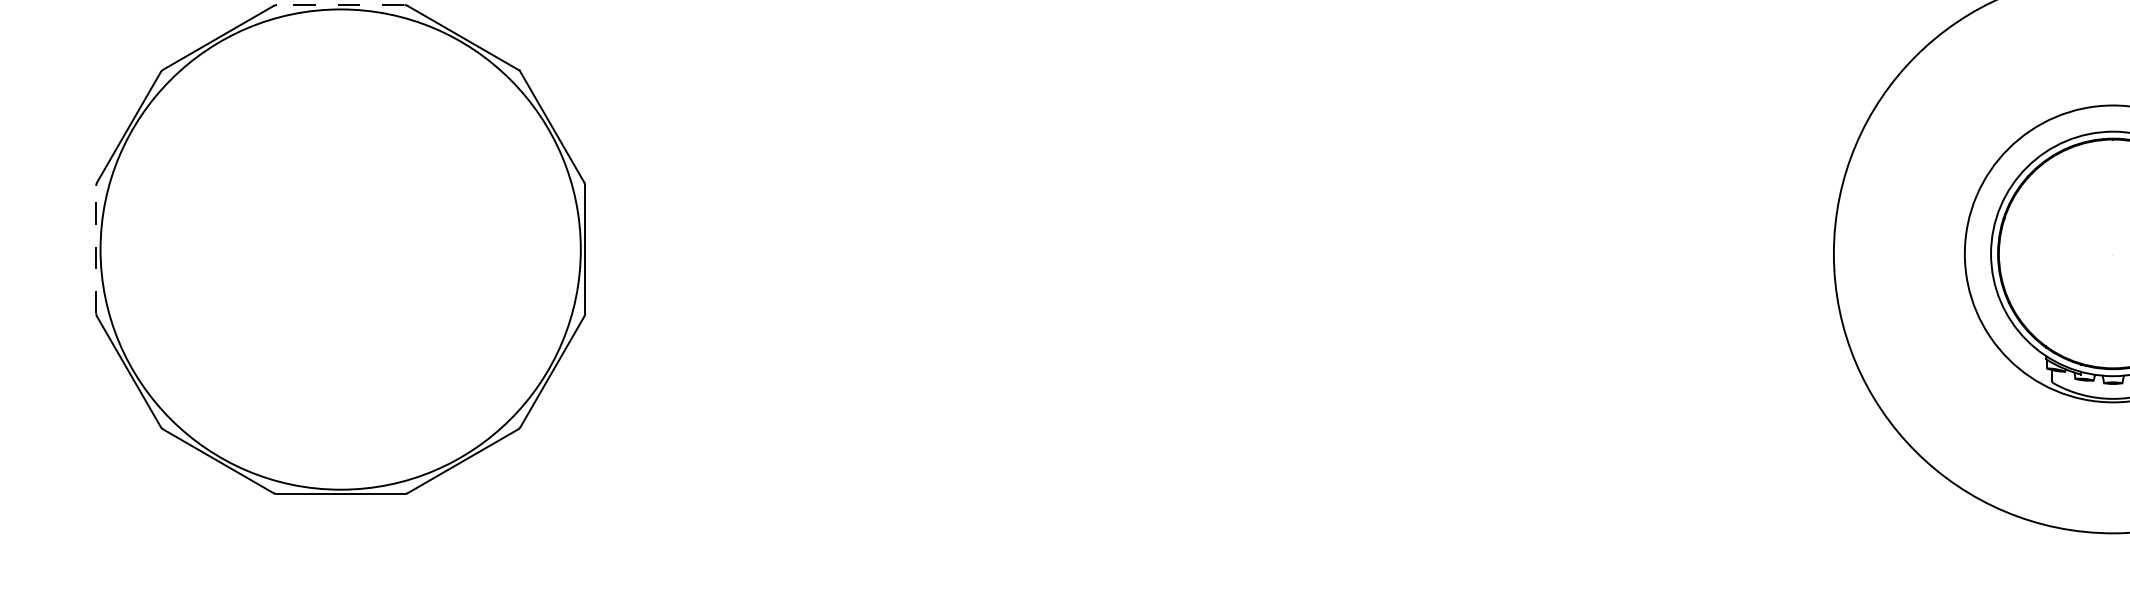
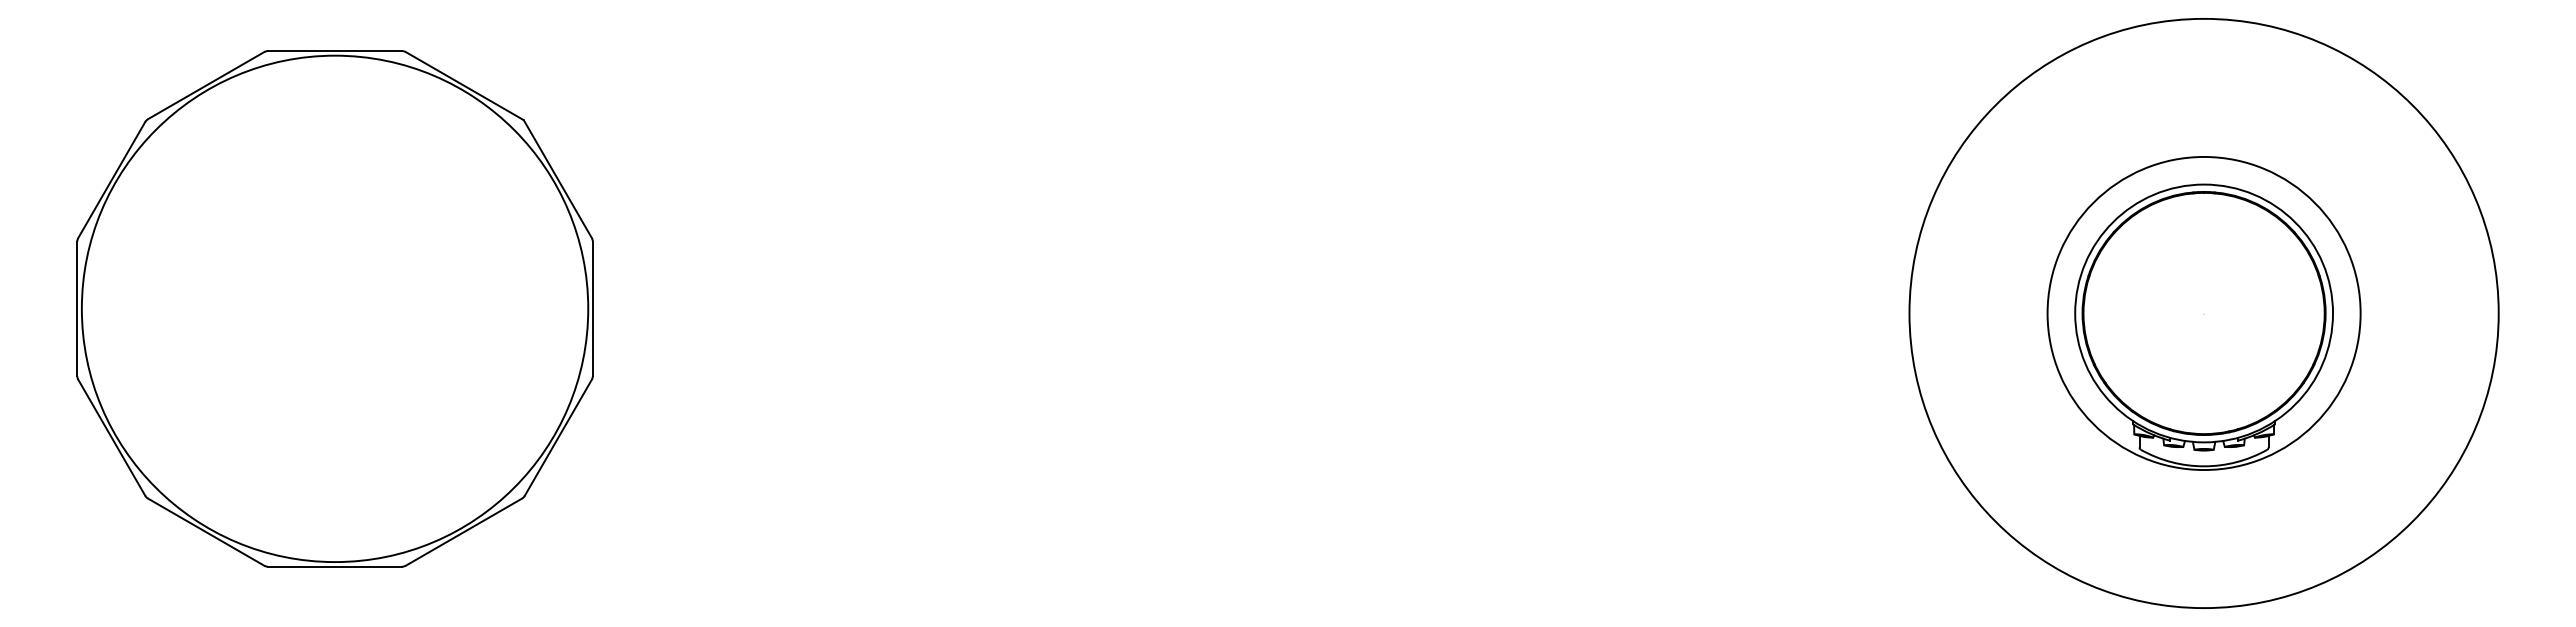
line: (340, 5) -> (334, 51), dashed -> solid
line: (96, 249) -> (77, 308), dashed -> solid

